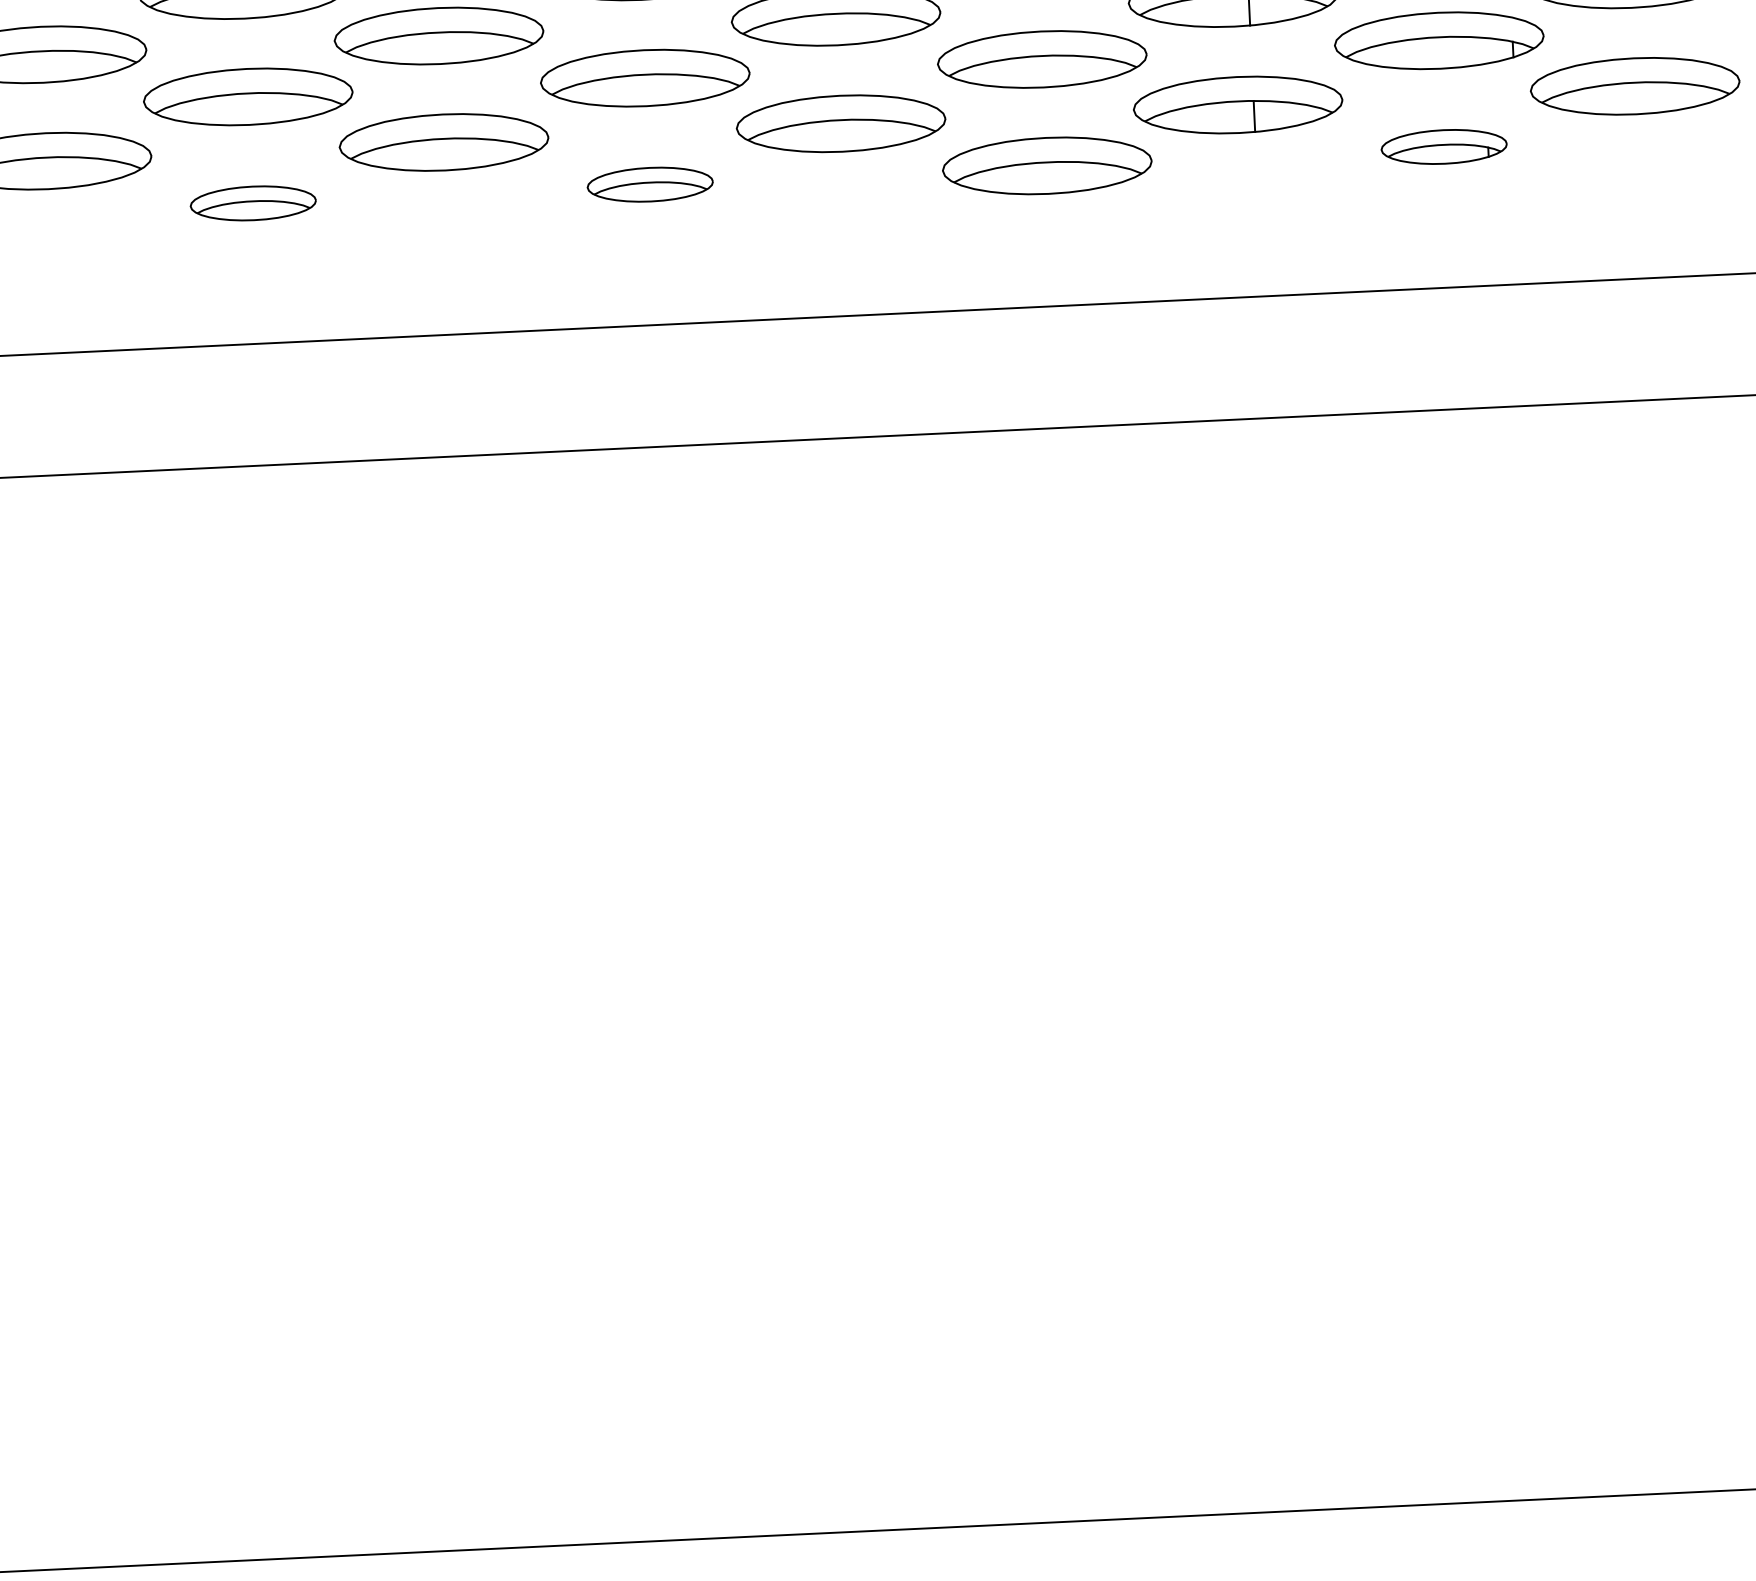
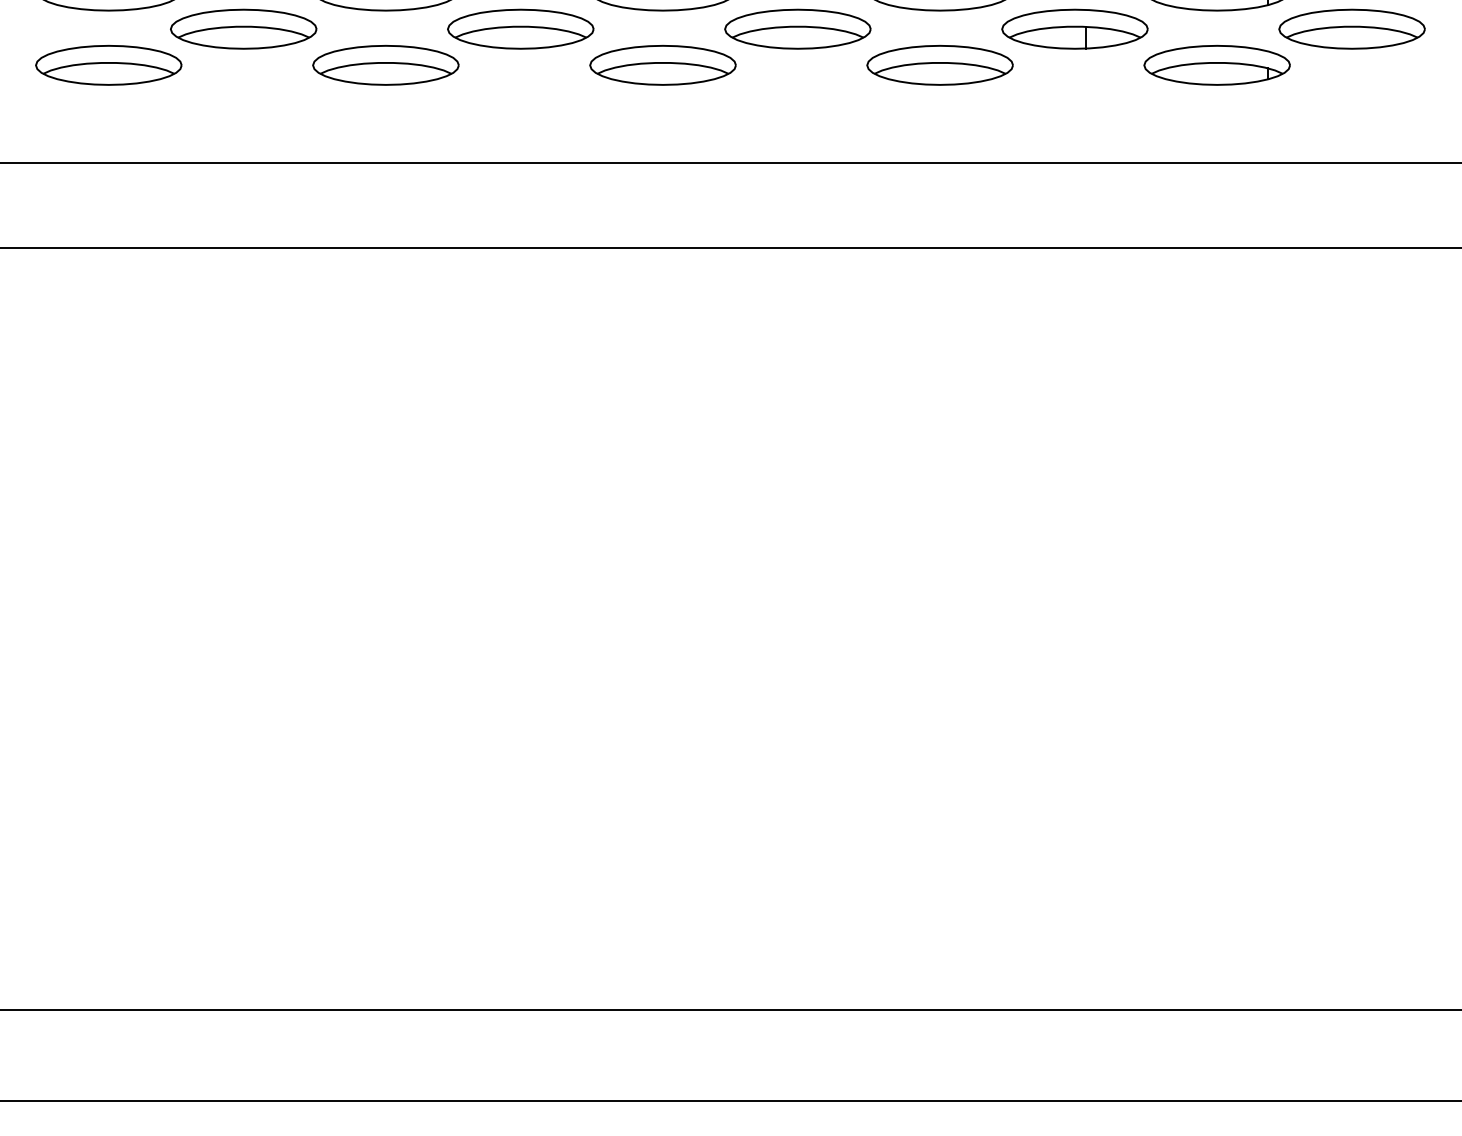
part: (1443, 145) -> (1216, 64), size x1.67
part: (649, 184) -> (662, 65), size x1.67
part: (252, 203) -> (385, 65), size x1.67

